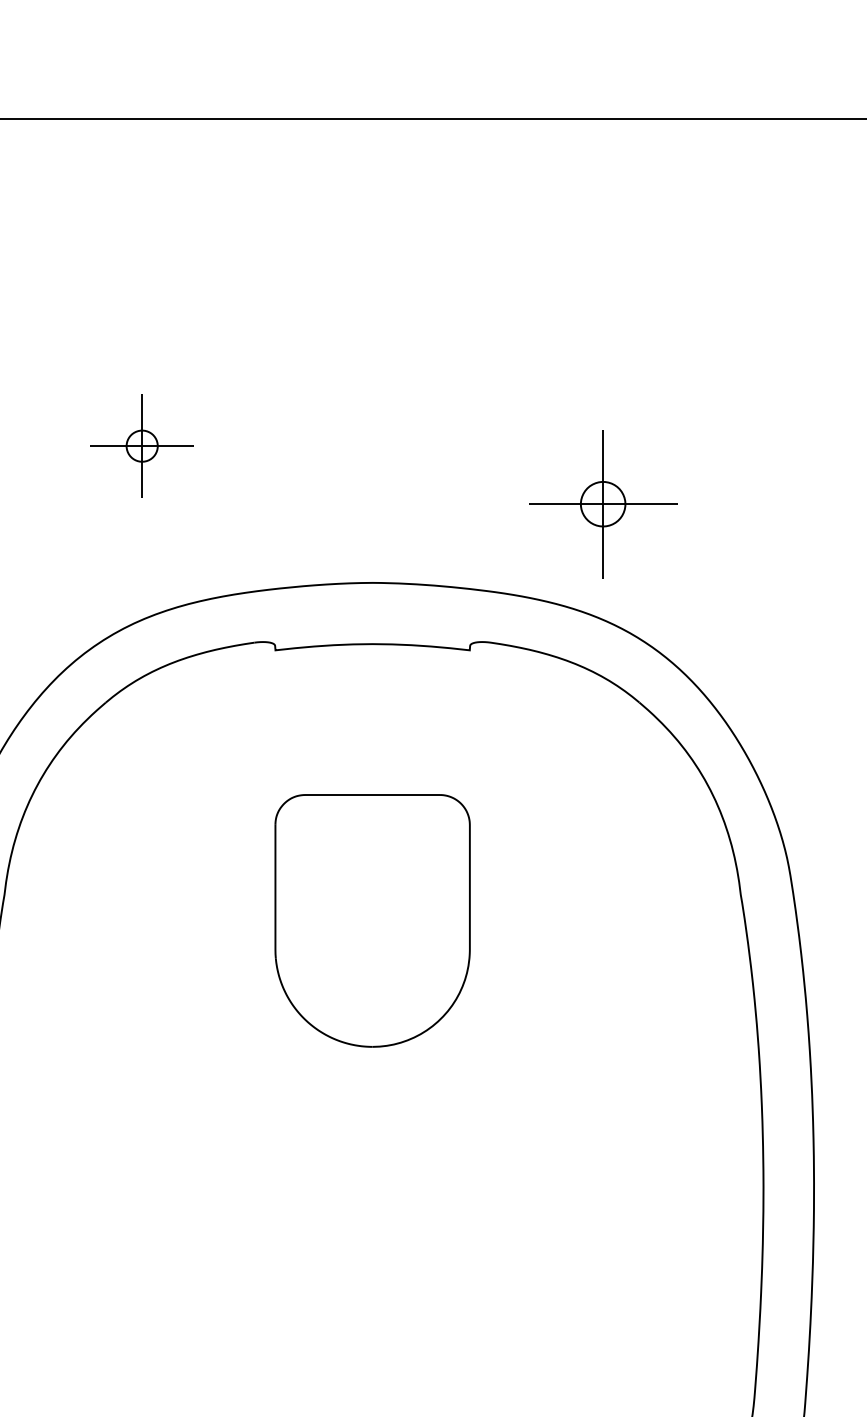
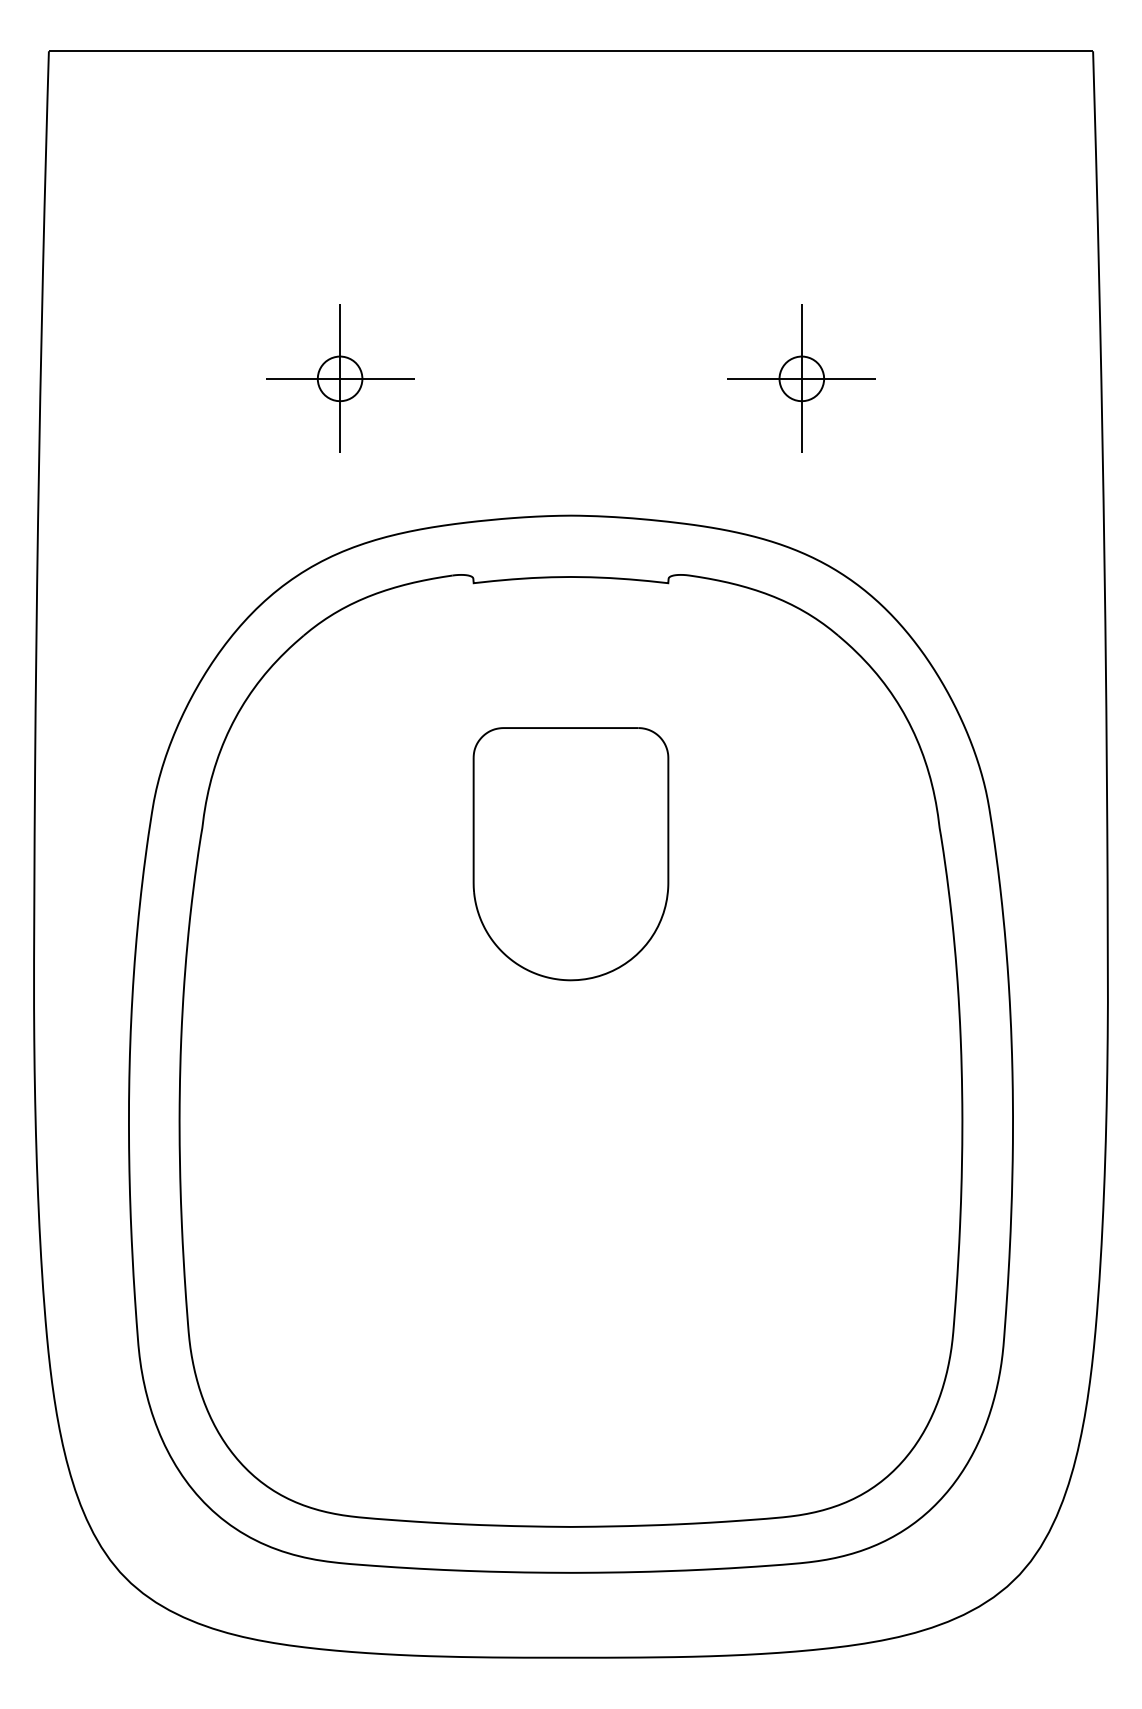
part: (142, 445) -> (340, 378), size x1.43
part: (602, 503) -> (801, 378), moved

